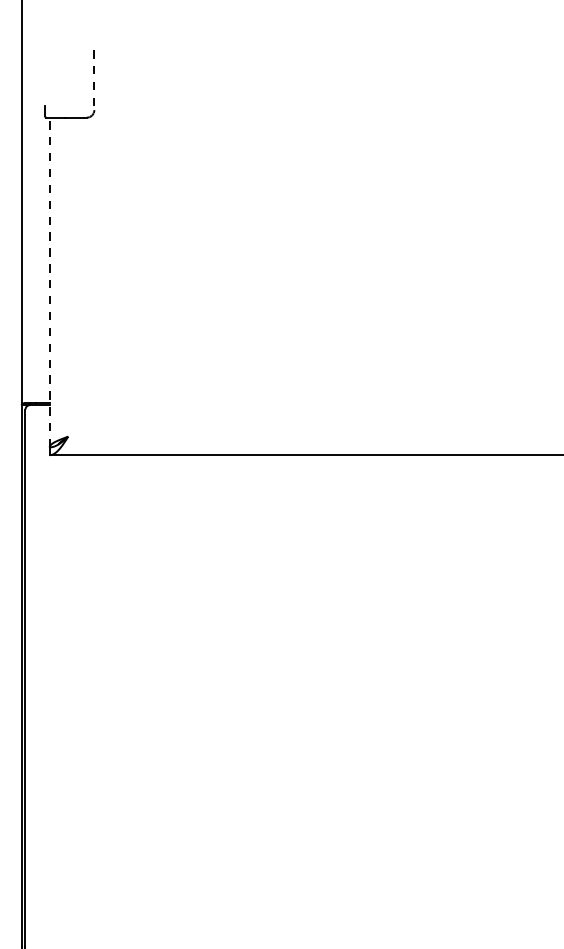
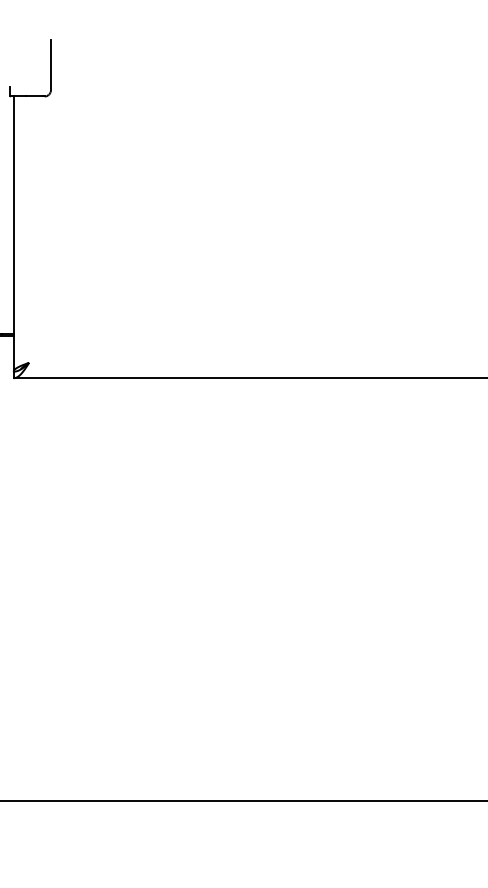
line: (93, 80) -> (50, 65), dashed -> solid
line: (49, 282) -> (13, 234), dashed -> solid

